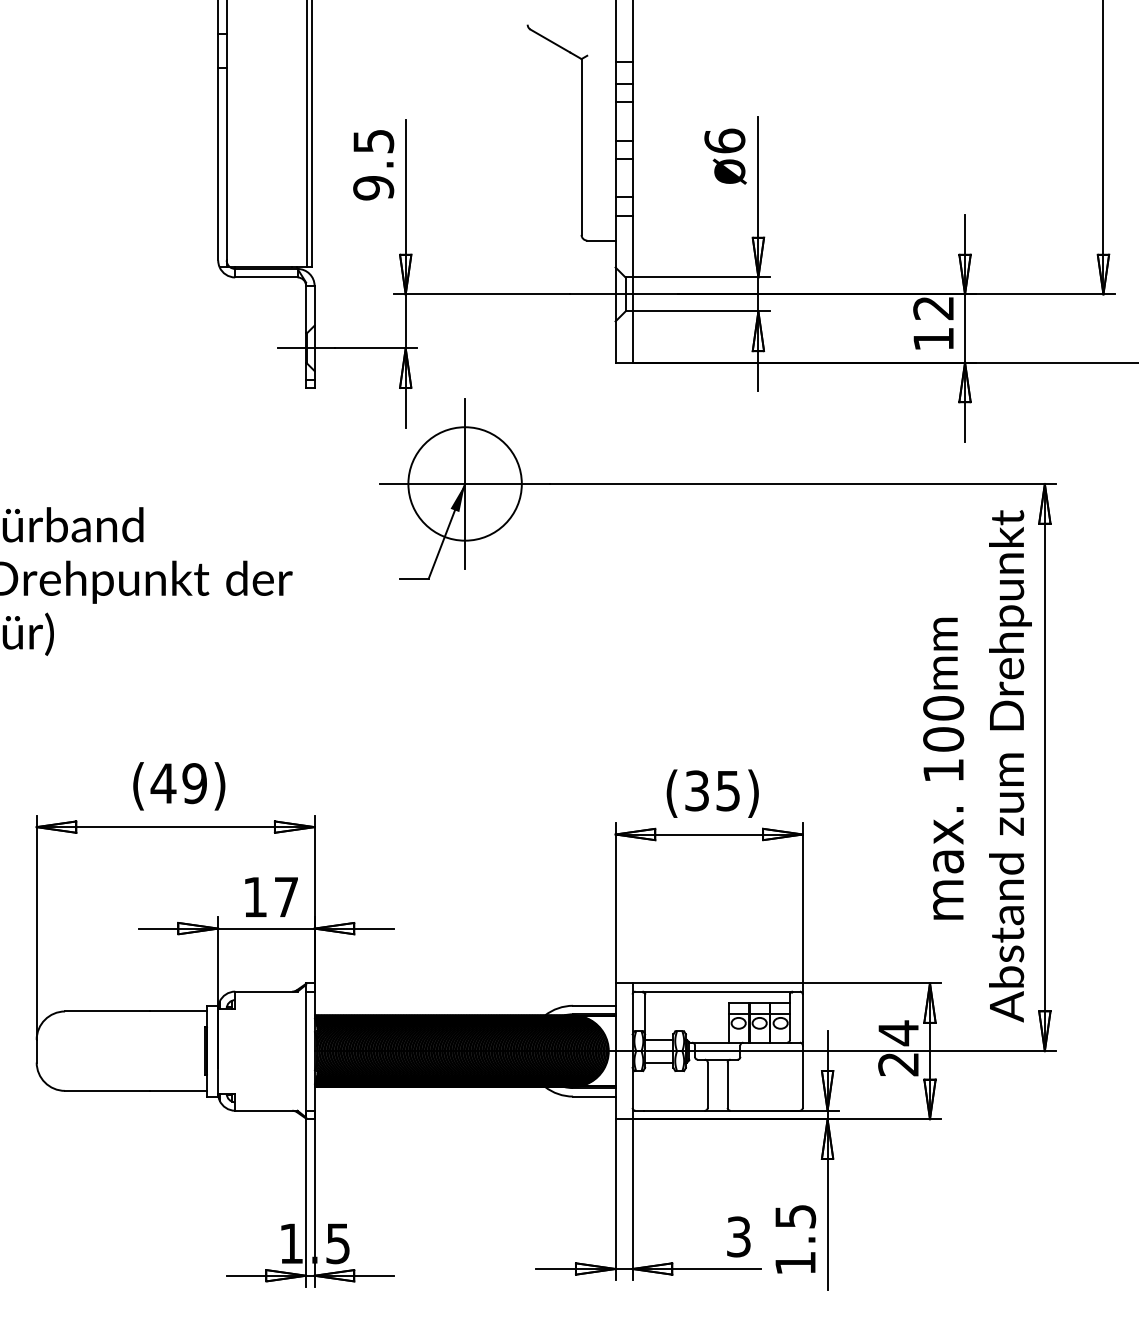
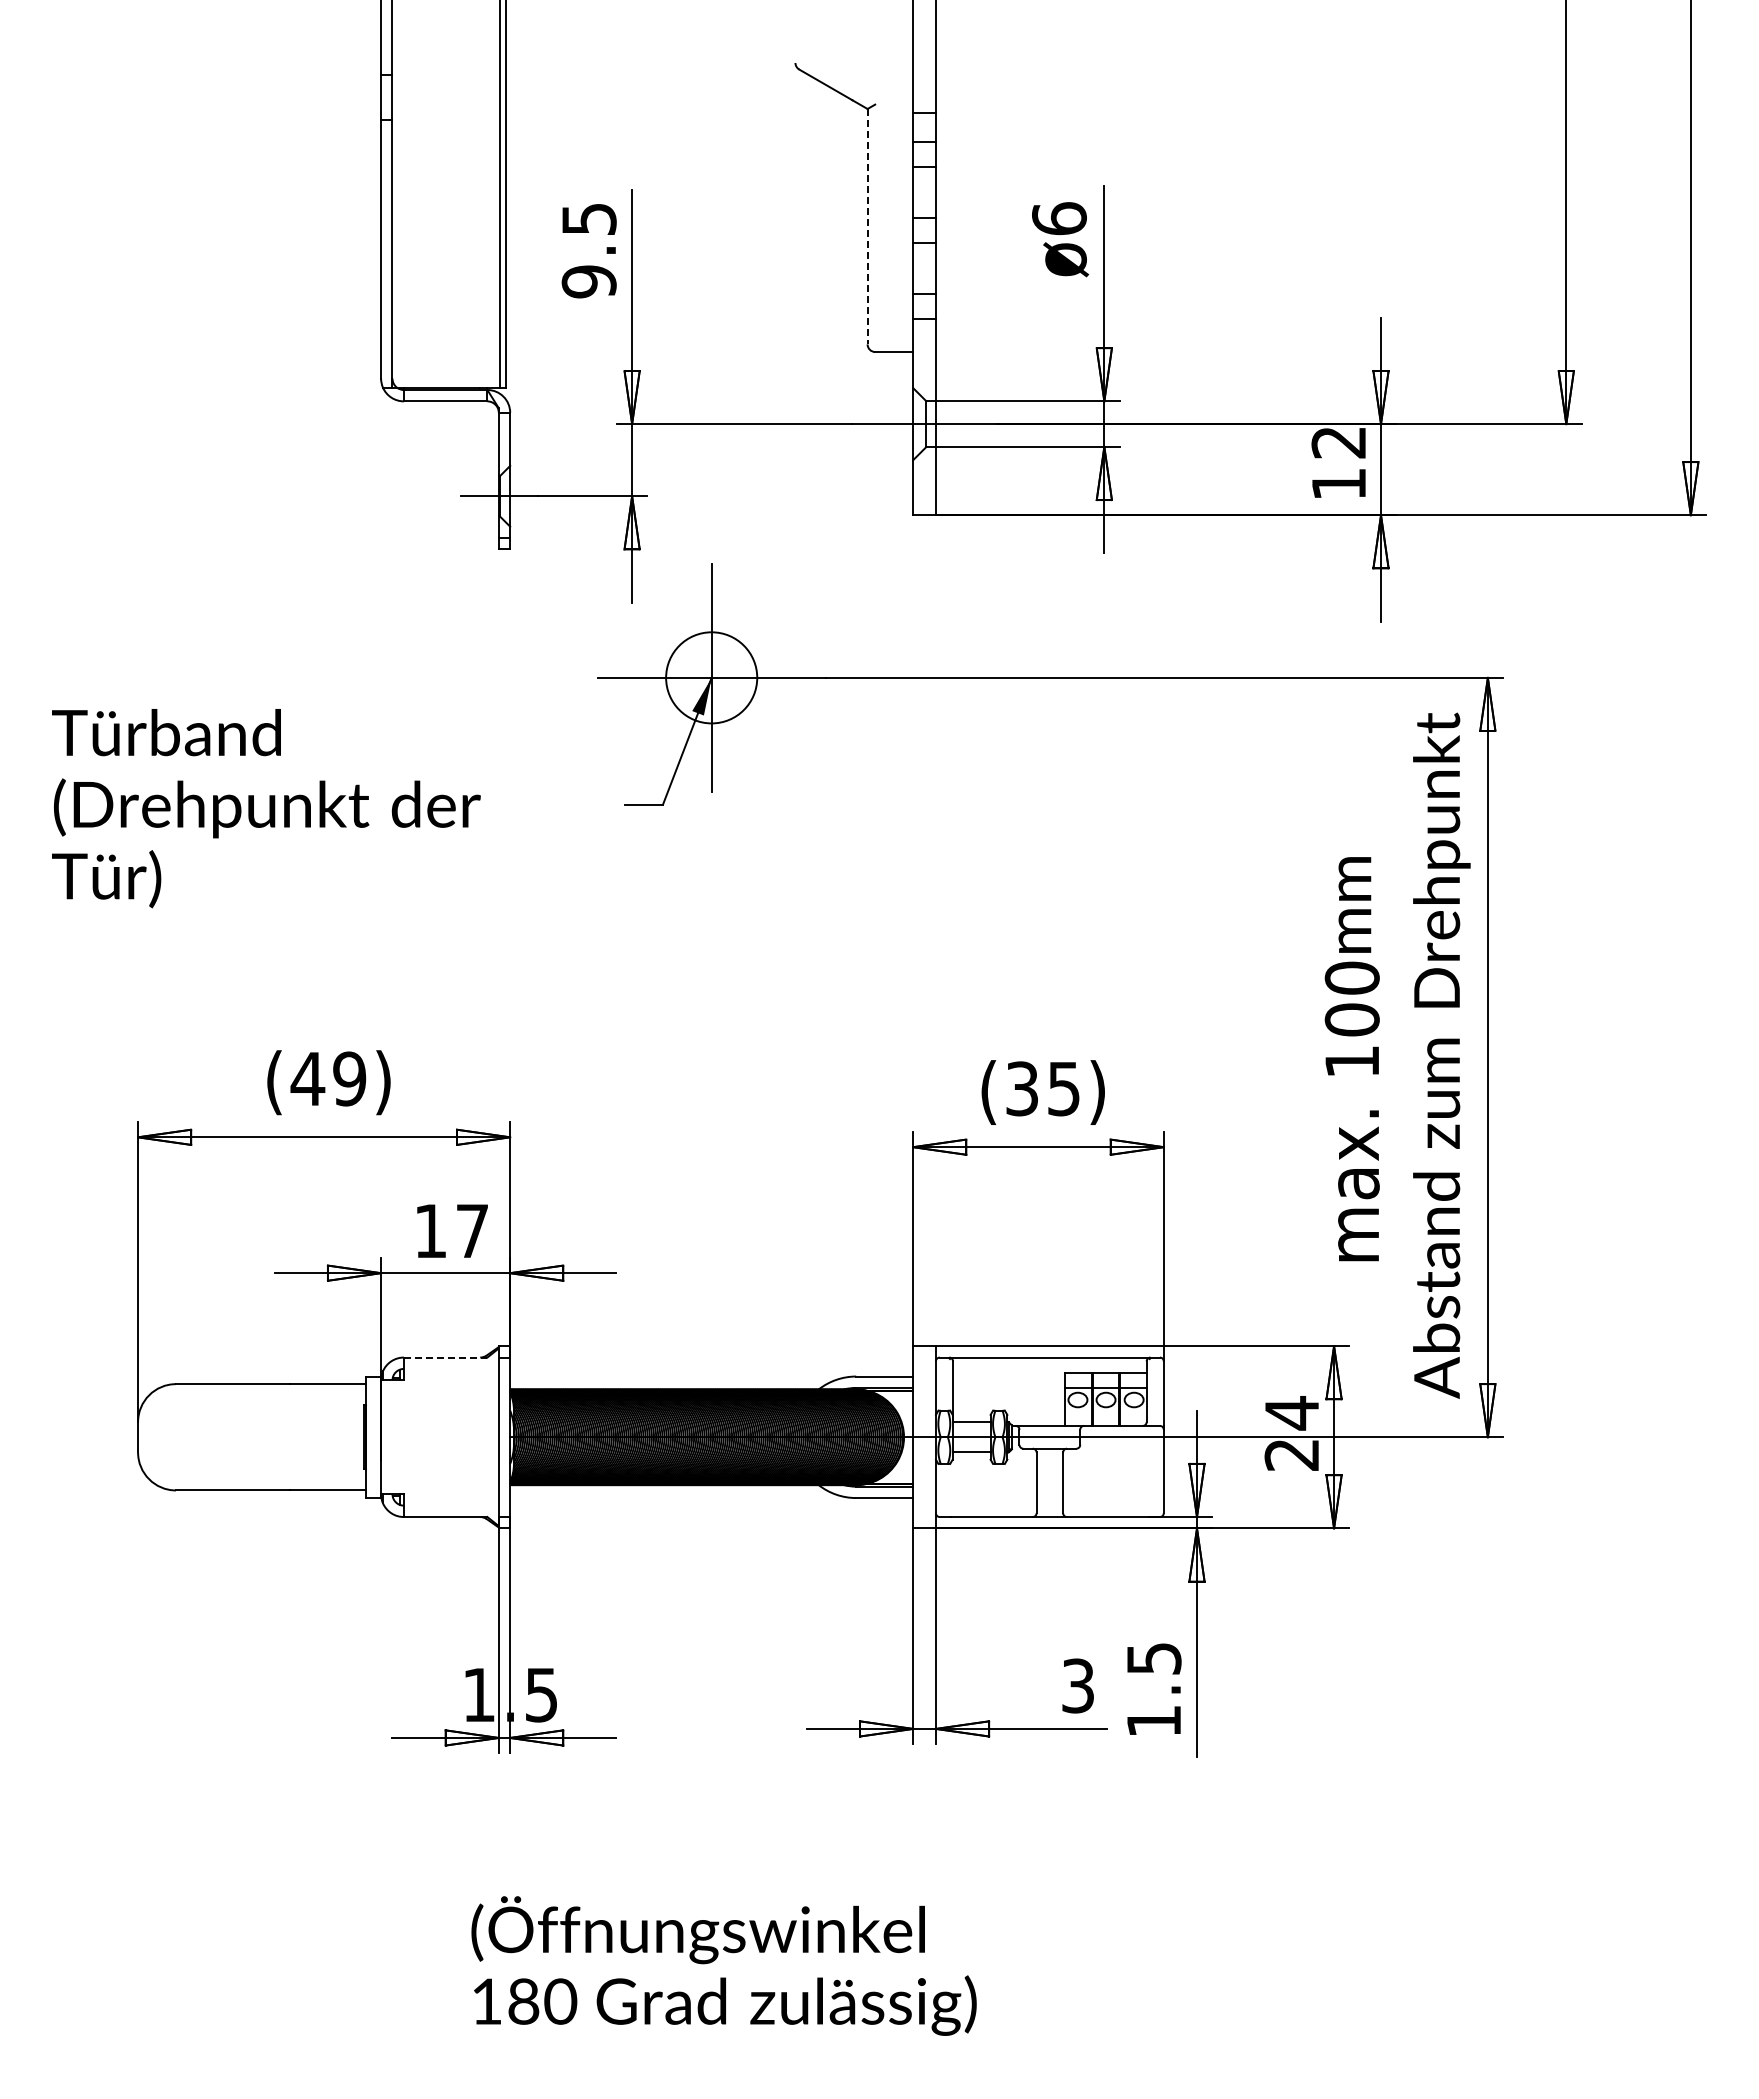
line: (581, 146) -> (867, 226), solid -> dashed
circle: (464, 483) -> (711, 677), size x0.6
line: (266, 991) -> (445, 1357), solid -> dashed

